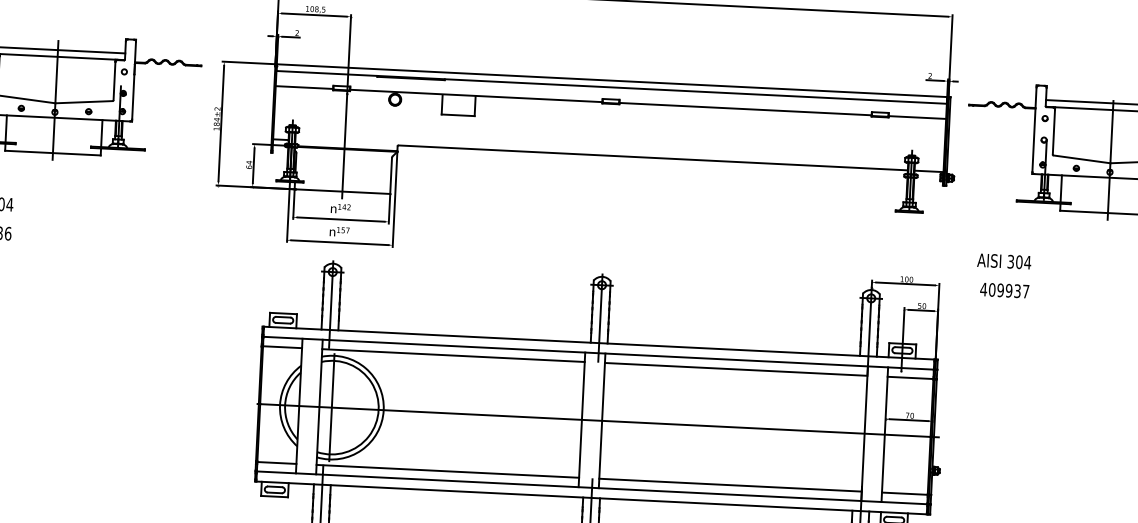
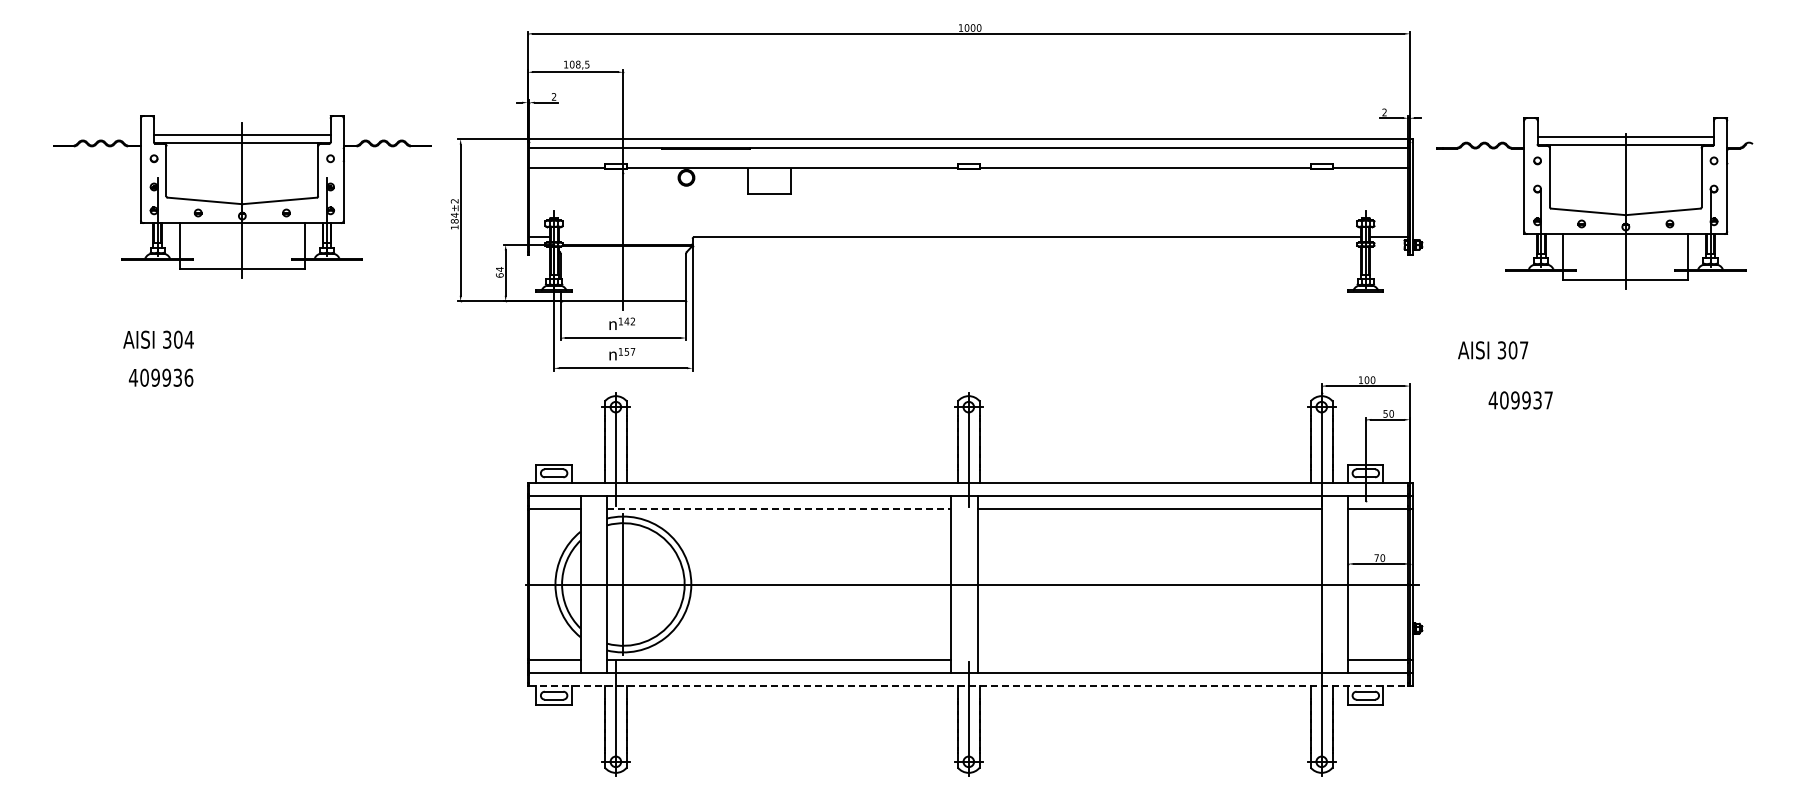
text: (1027, 262) -> (1523, 350), 304 -> 307
text: (1004, 290) -> (1520, 400), moved
line: (453, 355) -> (779, 508), solid -> dashed
line: (730, 485) -> (1149, 660), removed
line: (592, 497) -> (969, 685), solid -> dashed

